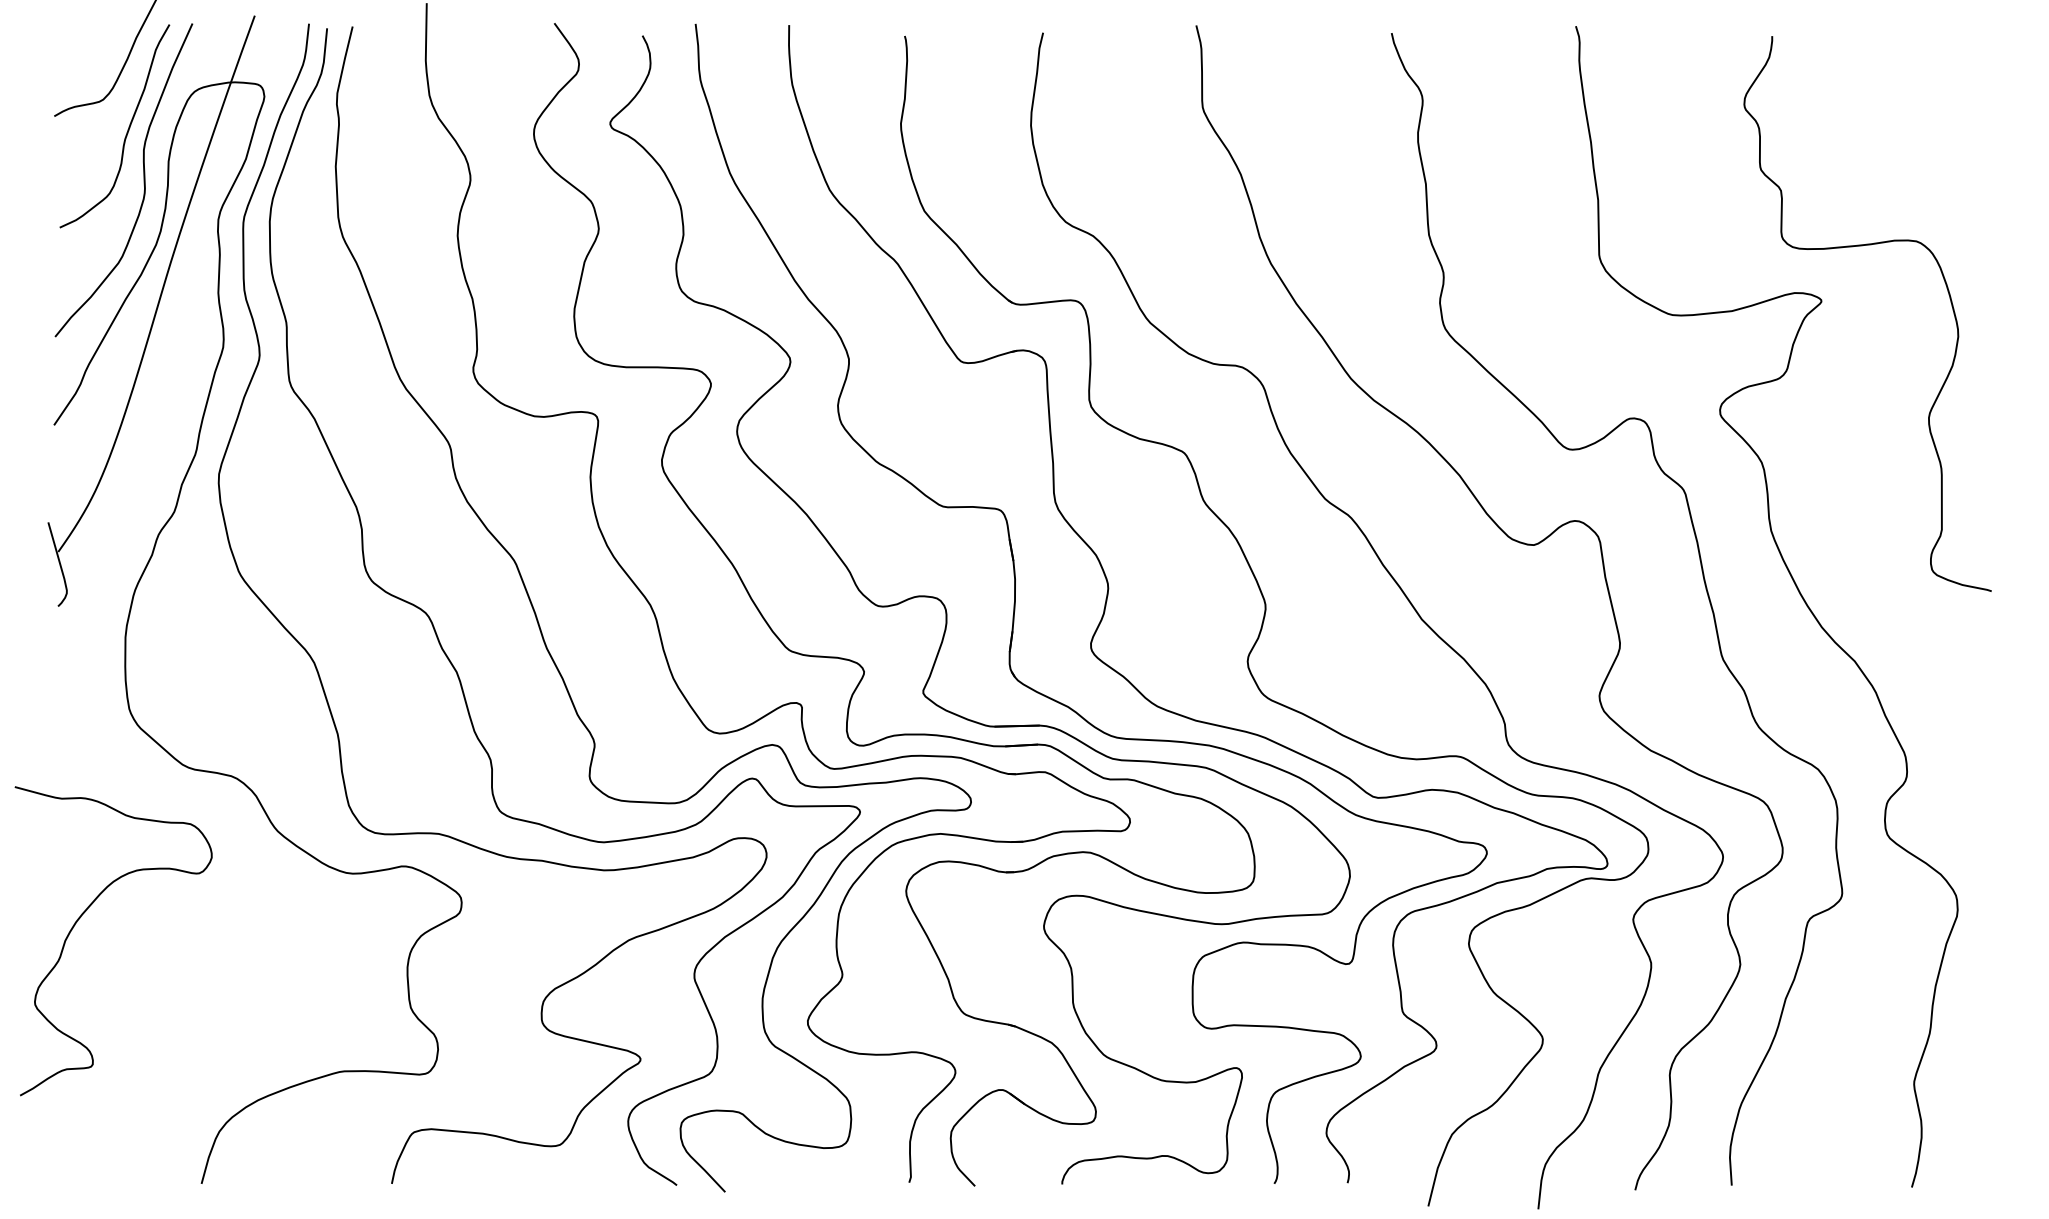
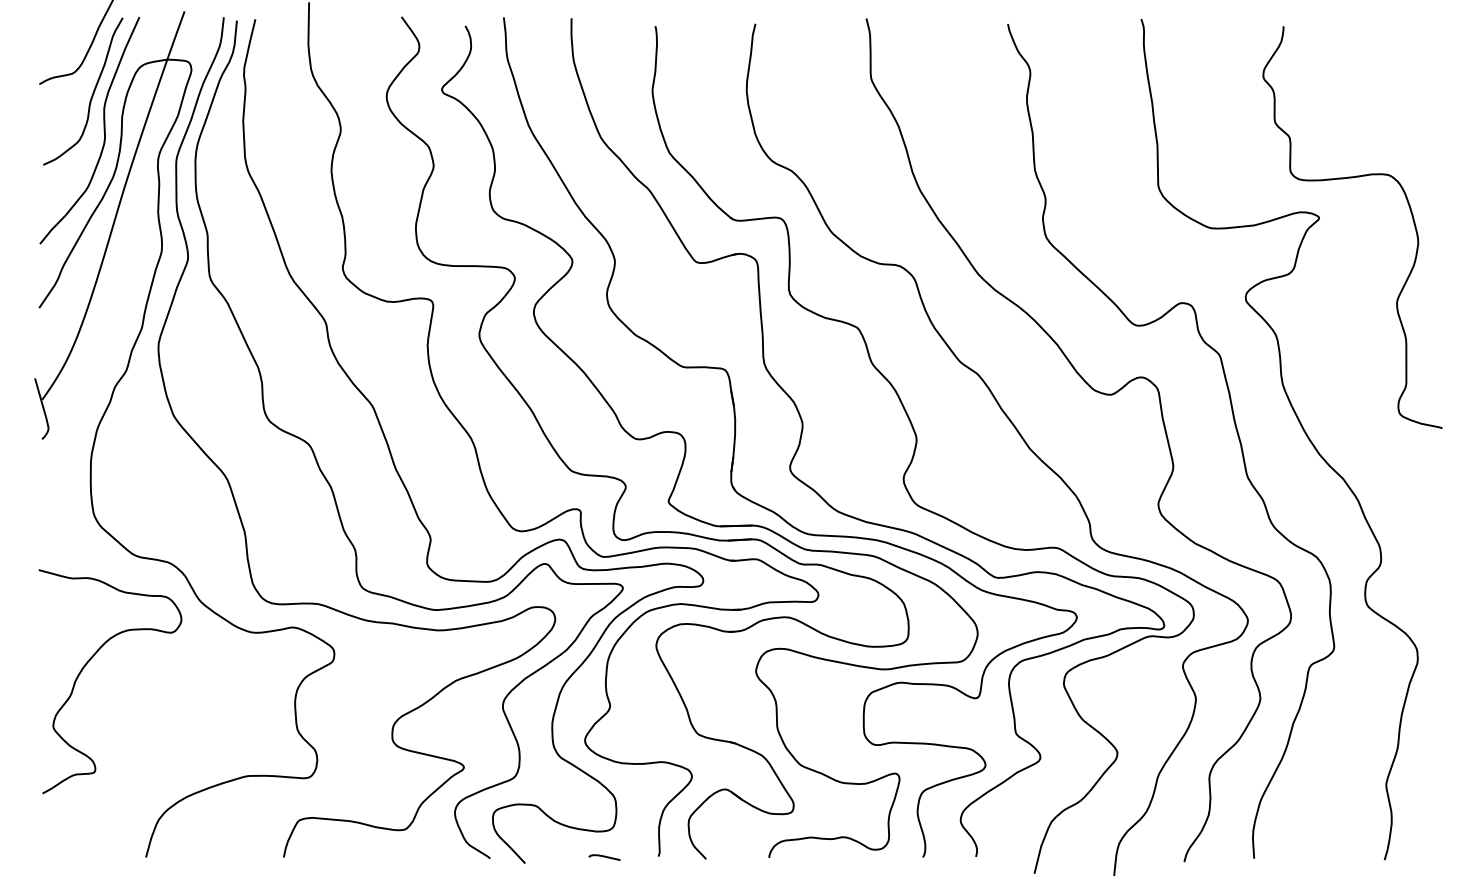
curve: (82, 917) -> (87, 664), moved
curve: (834, 1183) -> (604, 857), added

